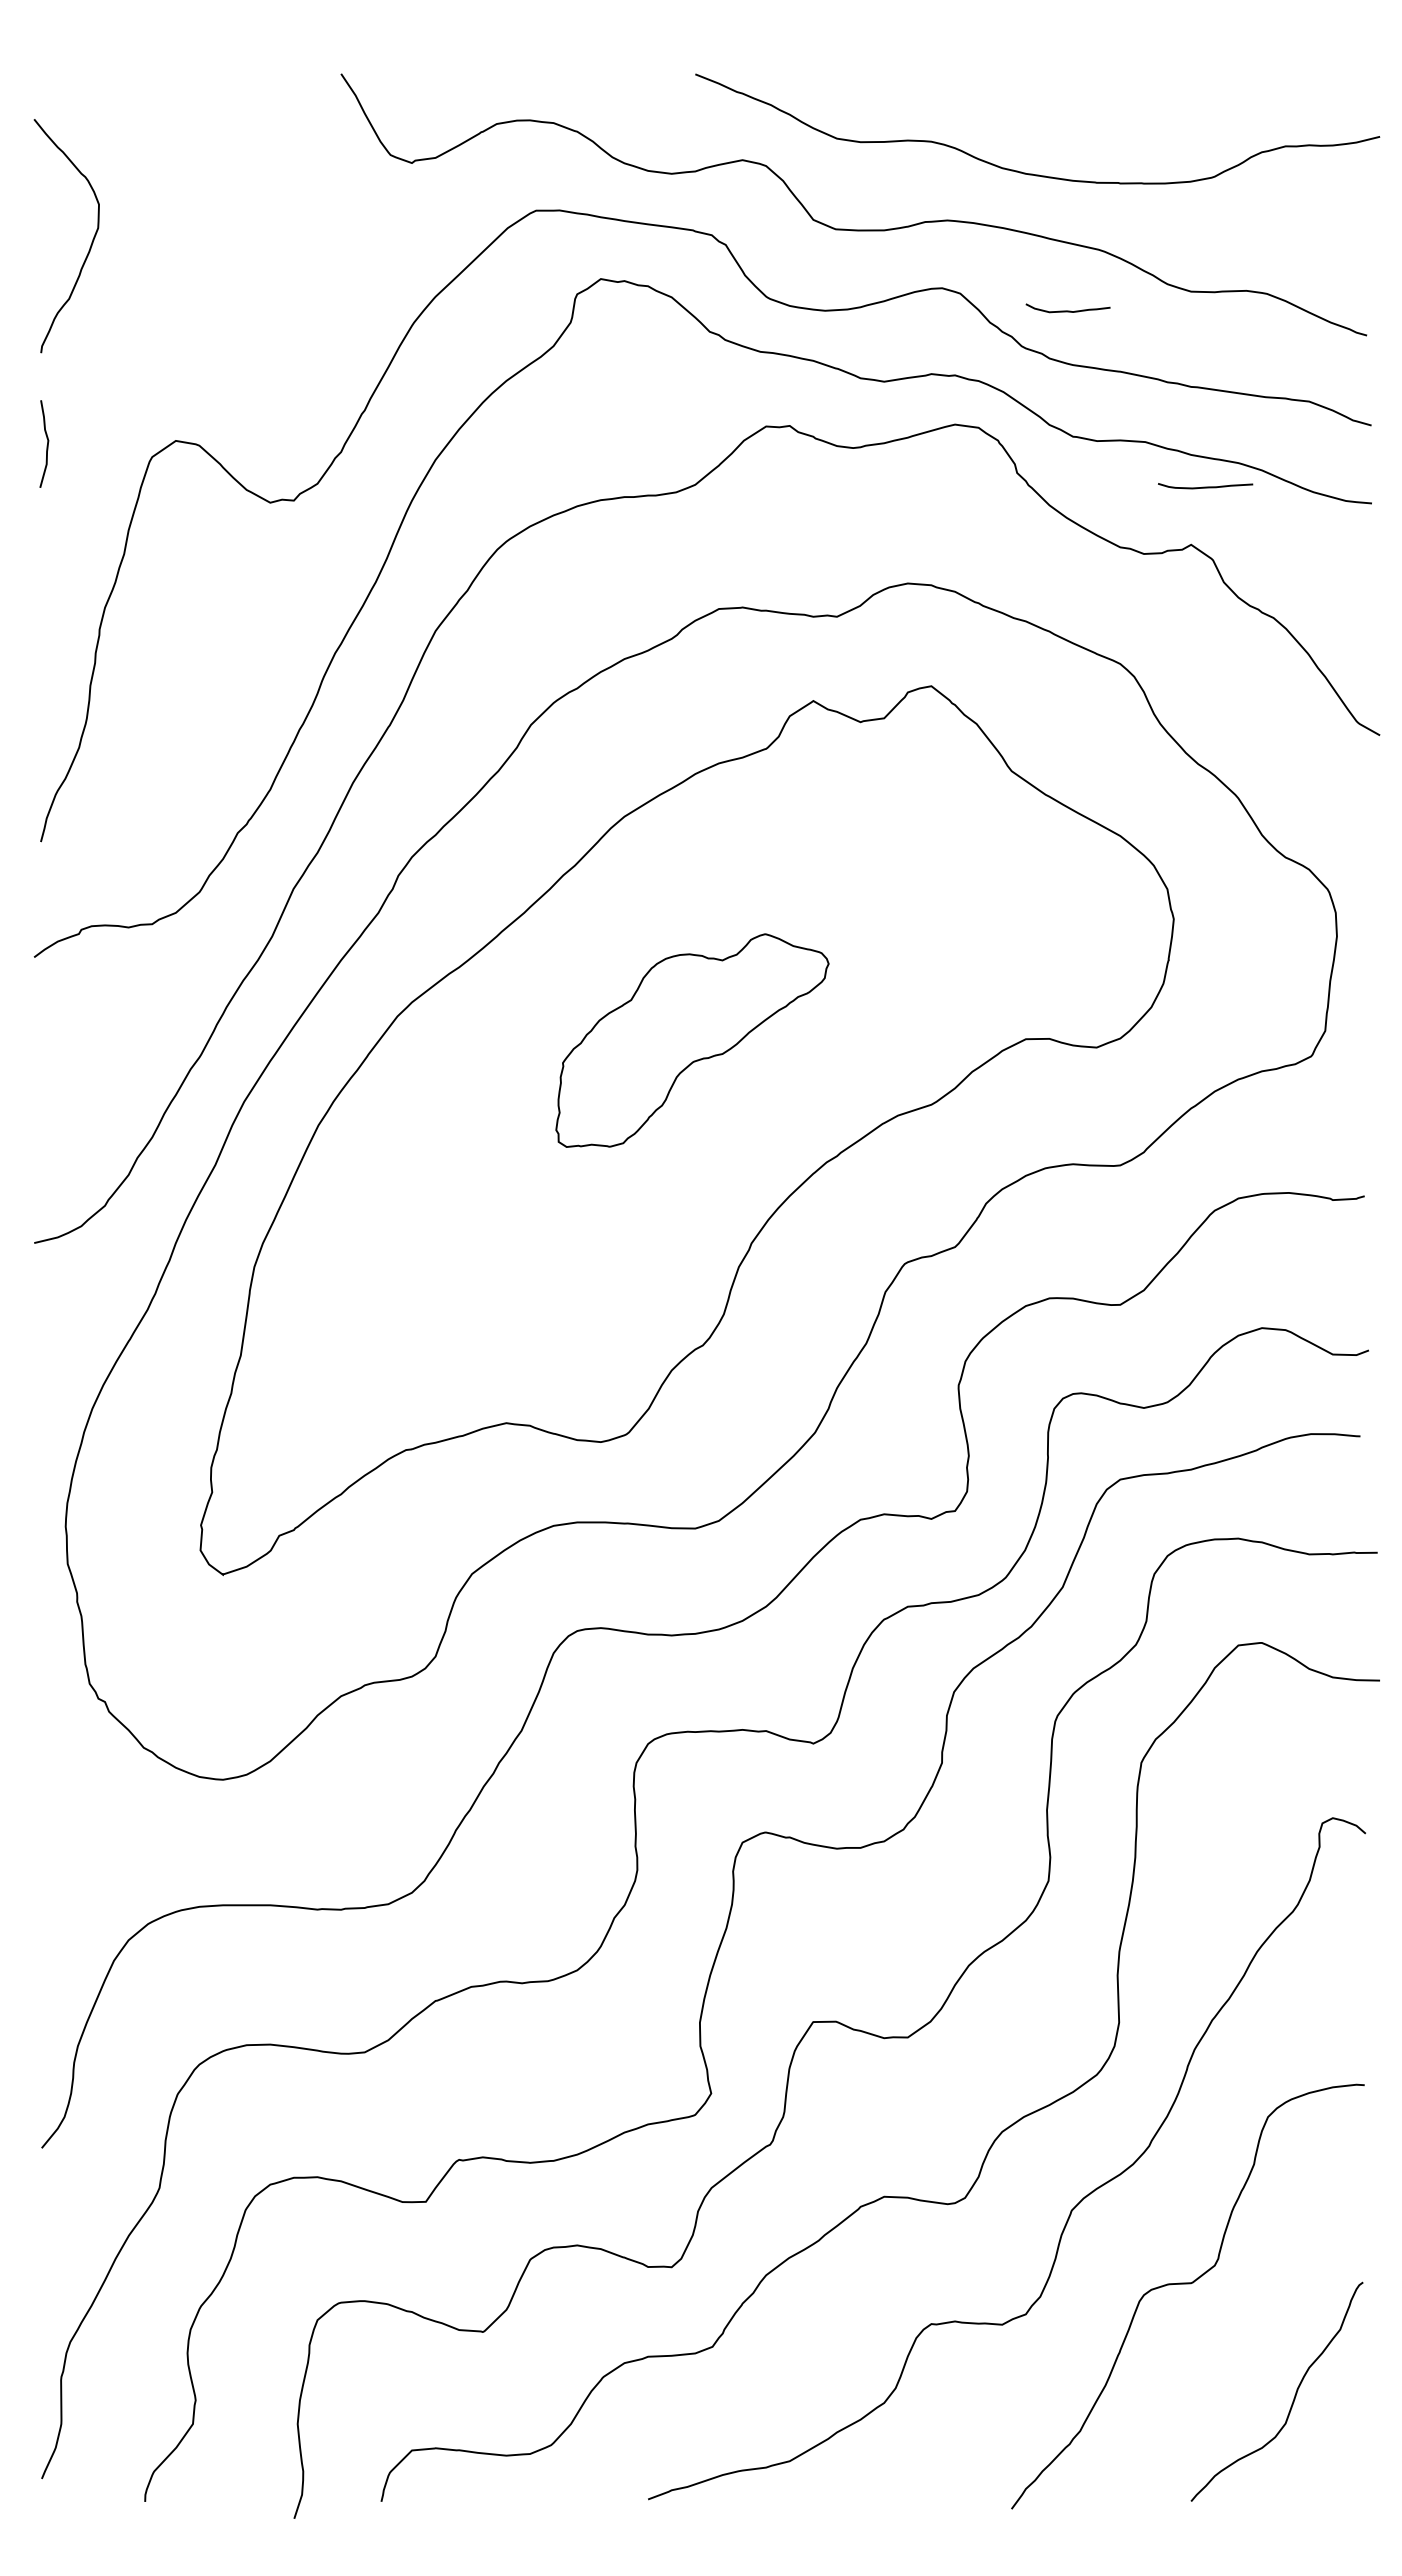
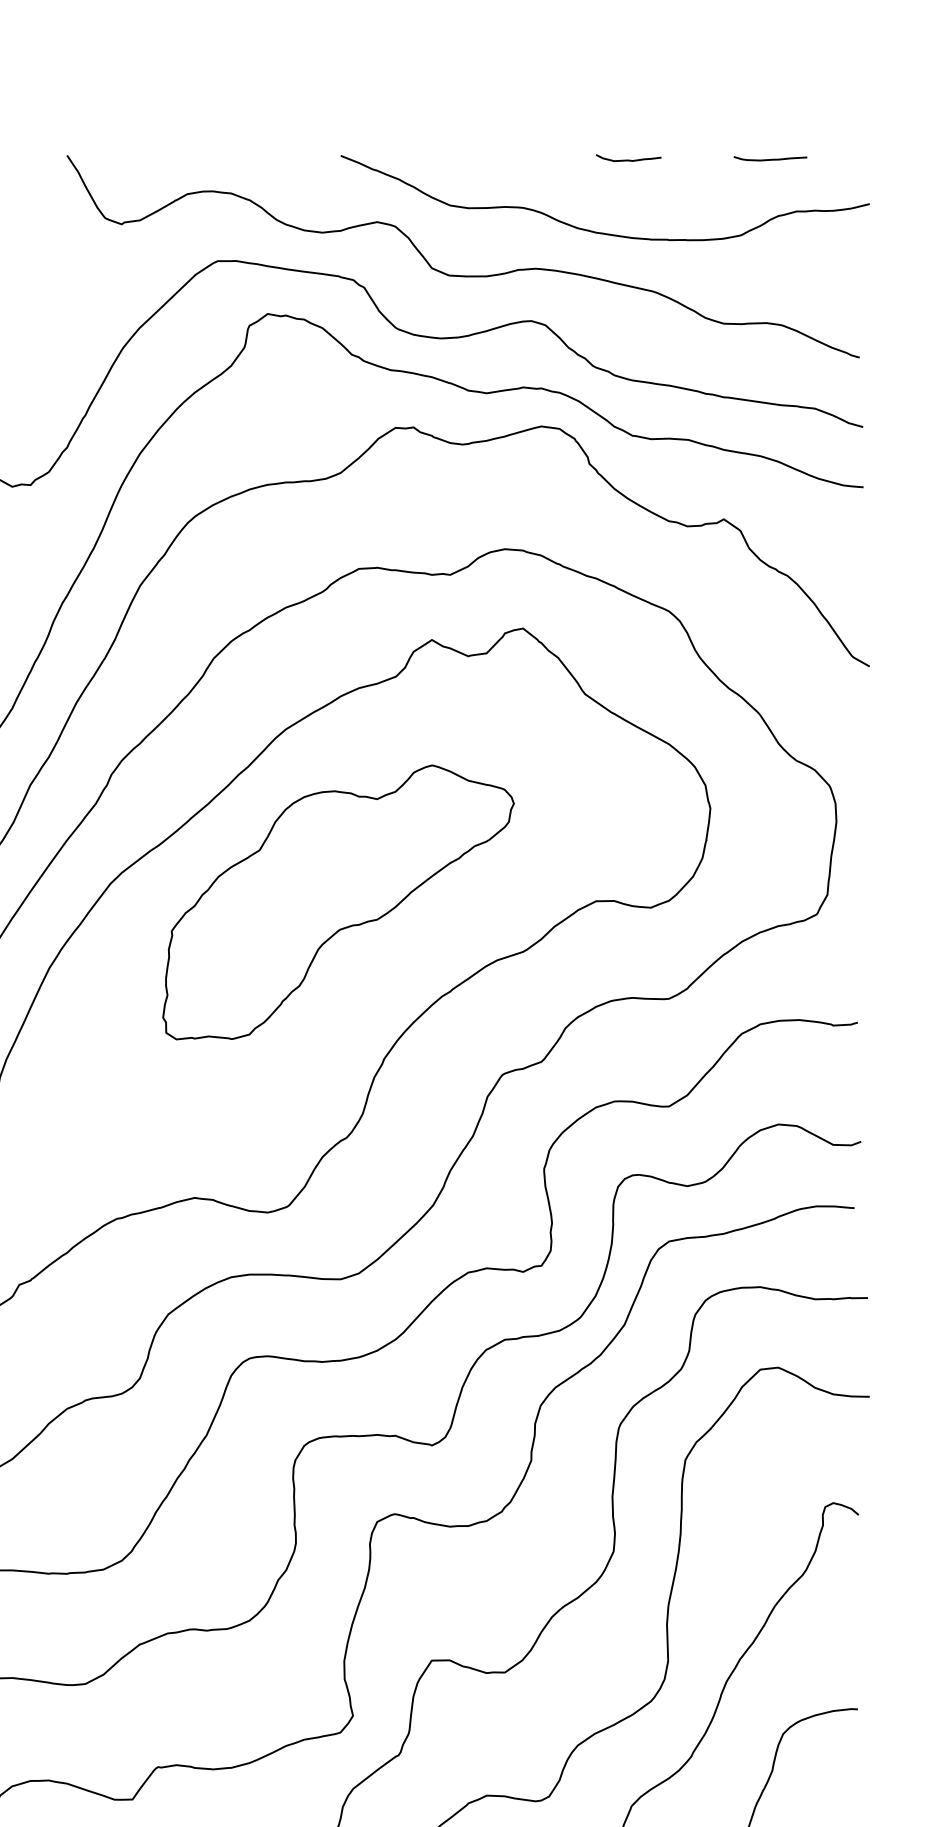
curve: (1067, 310) -> (628, 159), moved
curve: (1205, 486) -> (770, 159), moved
part: (692, 1040) -> (338, 902), size x1.67

